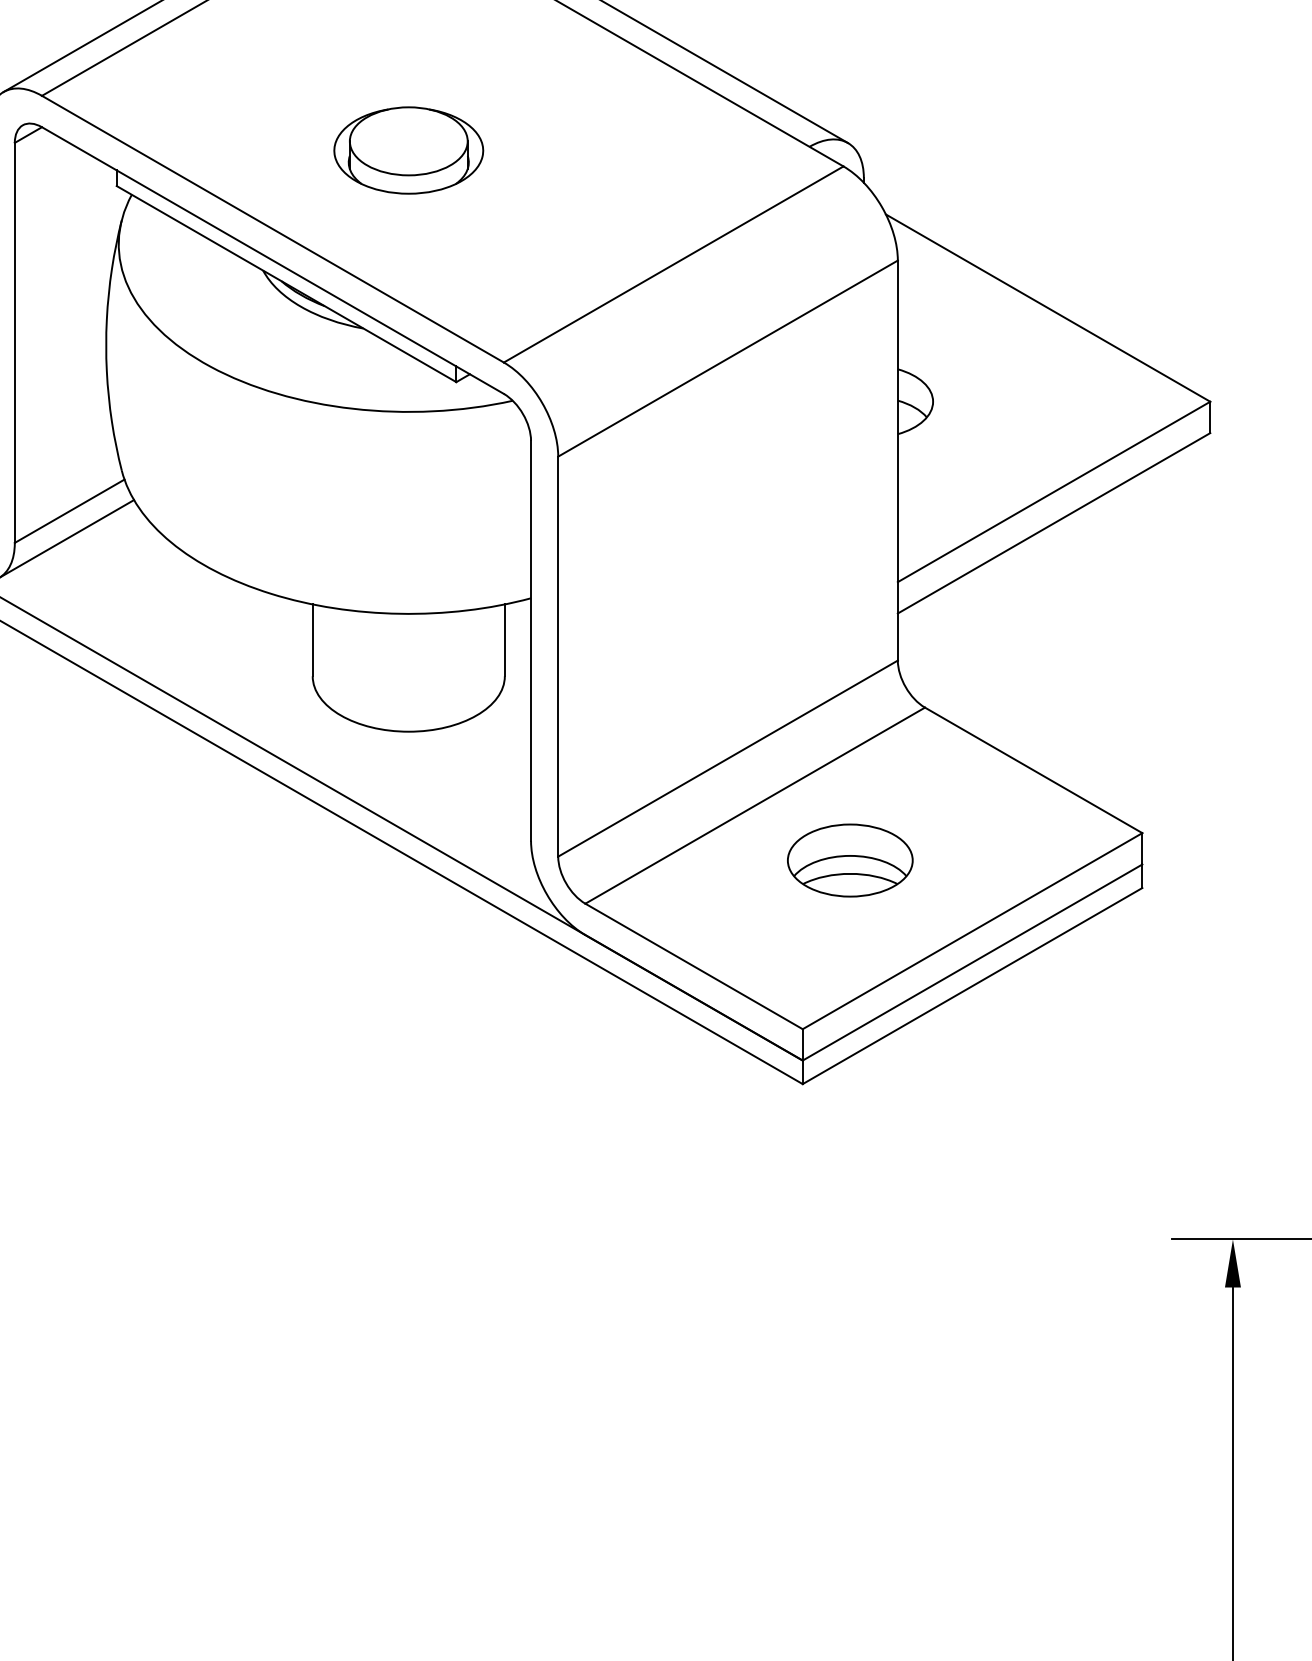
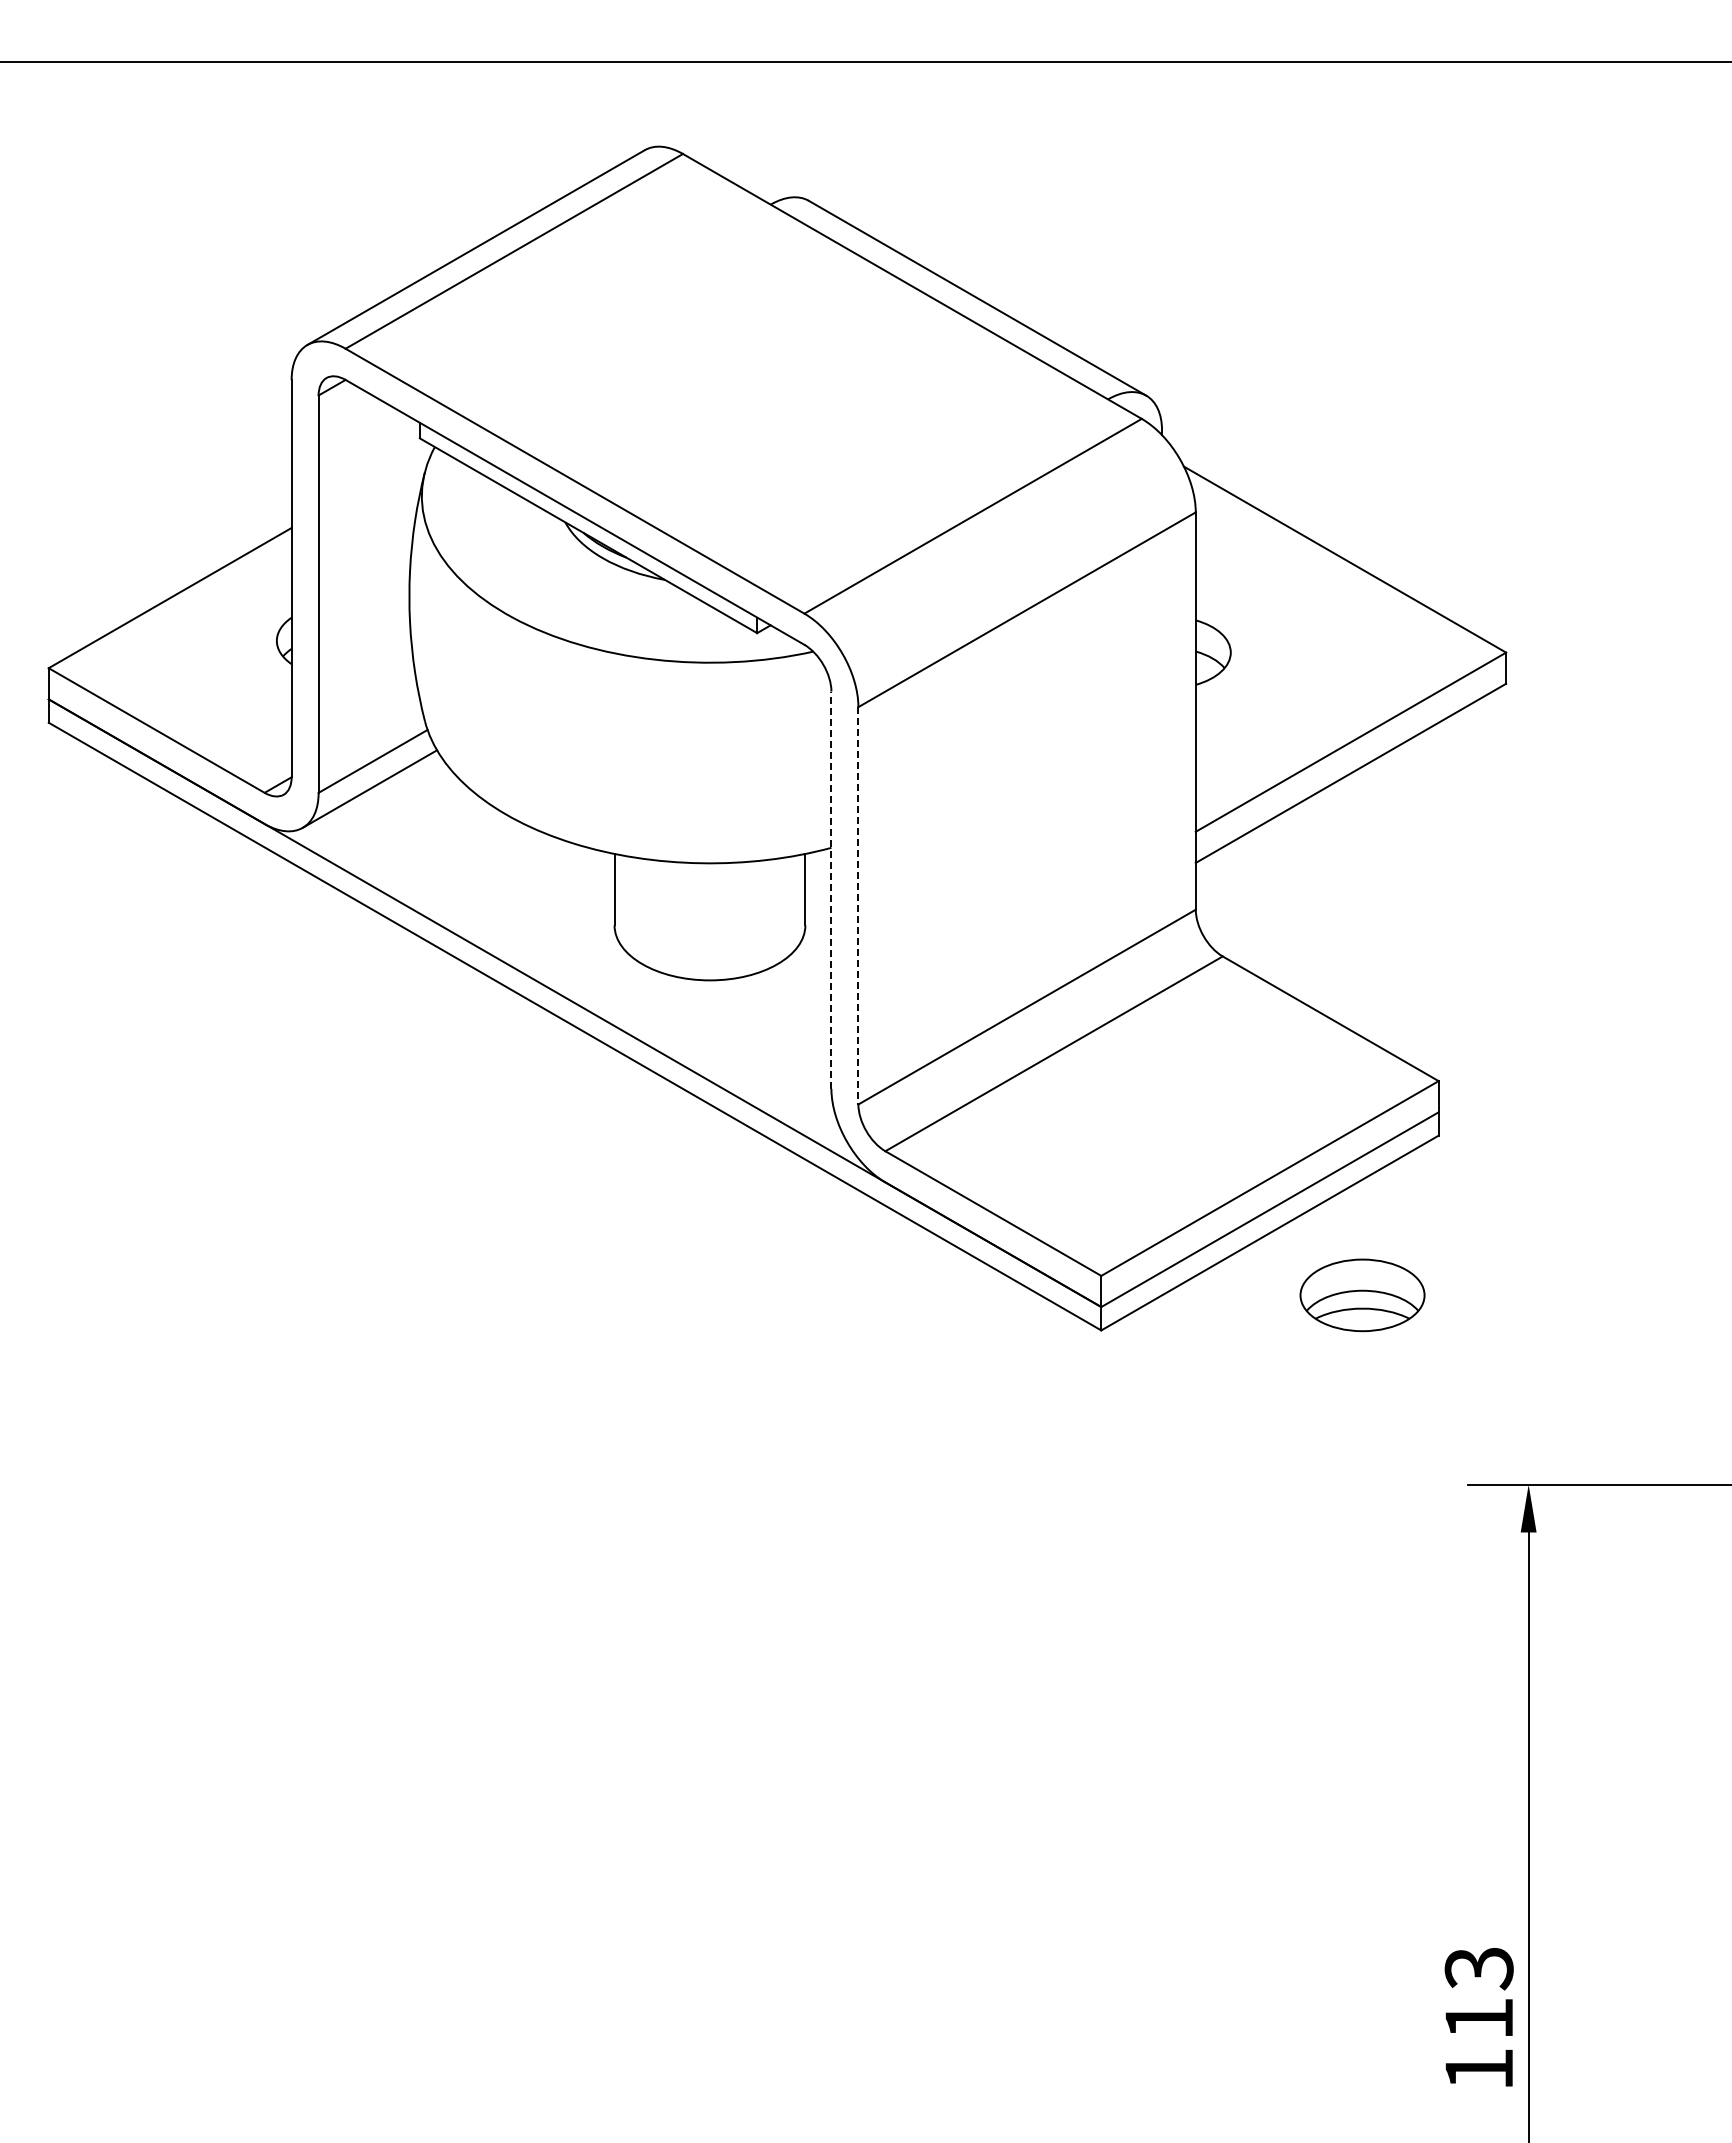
part: (408, 149) -> (709, 402), removed
line: (531, 641) -> (831, 890), solid -> dashed
line: (558, 656) -> (858, 905), solid -> dashed
part: (850, 860) -> (1362, 1295), moved

